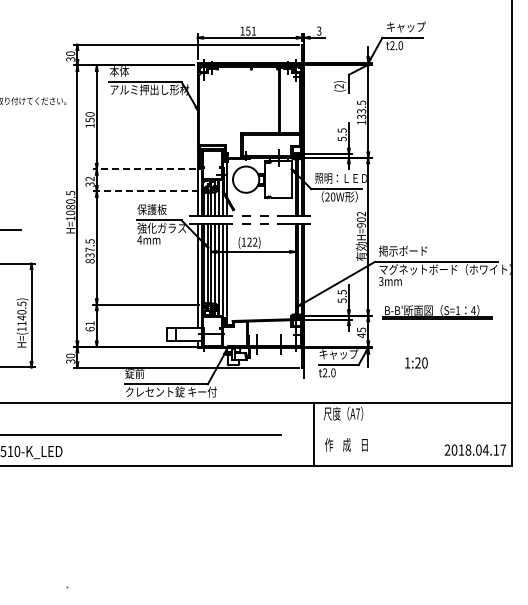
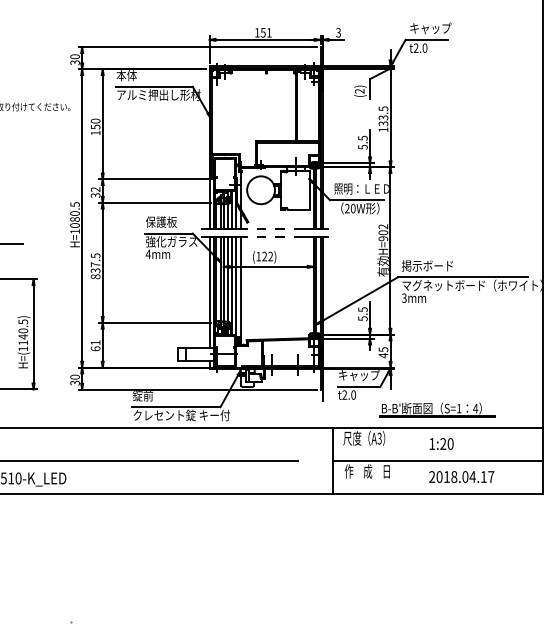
line: (144, 169) -> (153, 179), dashed -> solid
line: (146, 191) -> (155, 202), dashed -> solid
part: (437, 312) -> (437, 410), moved
text: (416, 362) -> (441, 443), moved
text: (357, 413) -> (379, 438), A7 -> A3
line: (412, 434) -> (437, 460), added
text: (474, 449) -> (460, 476), moved

